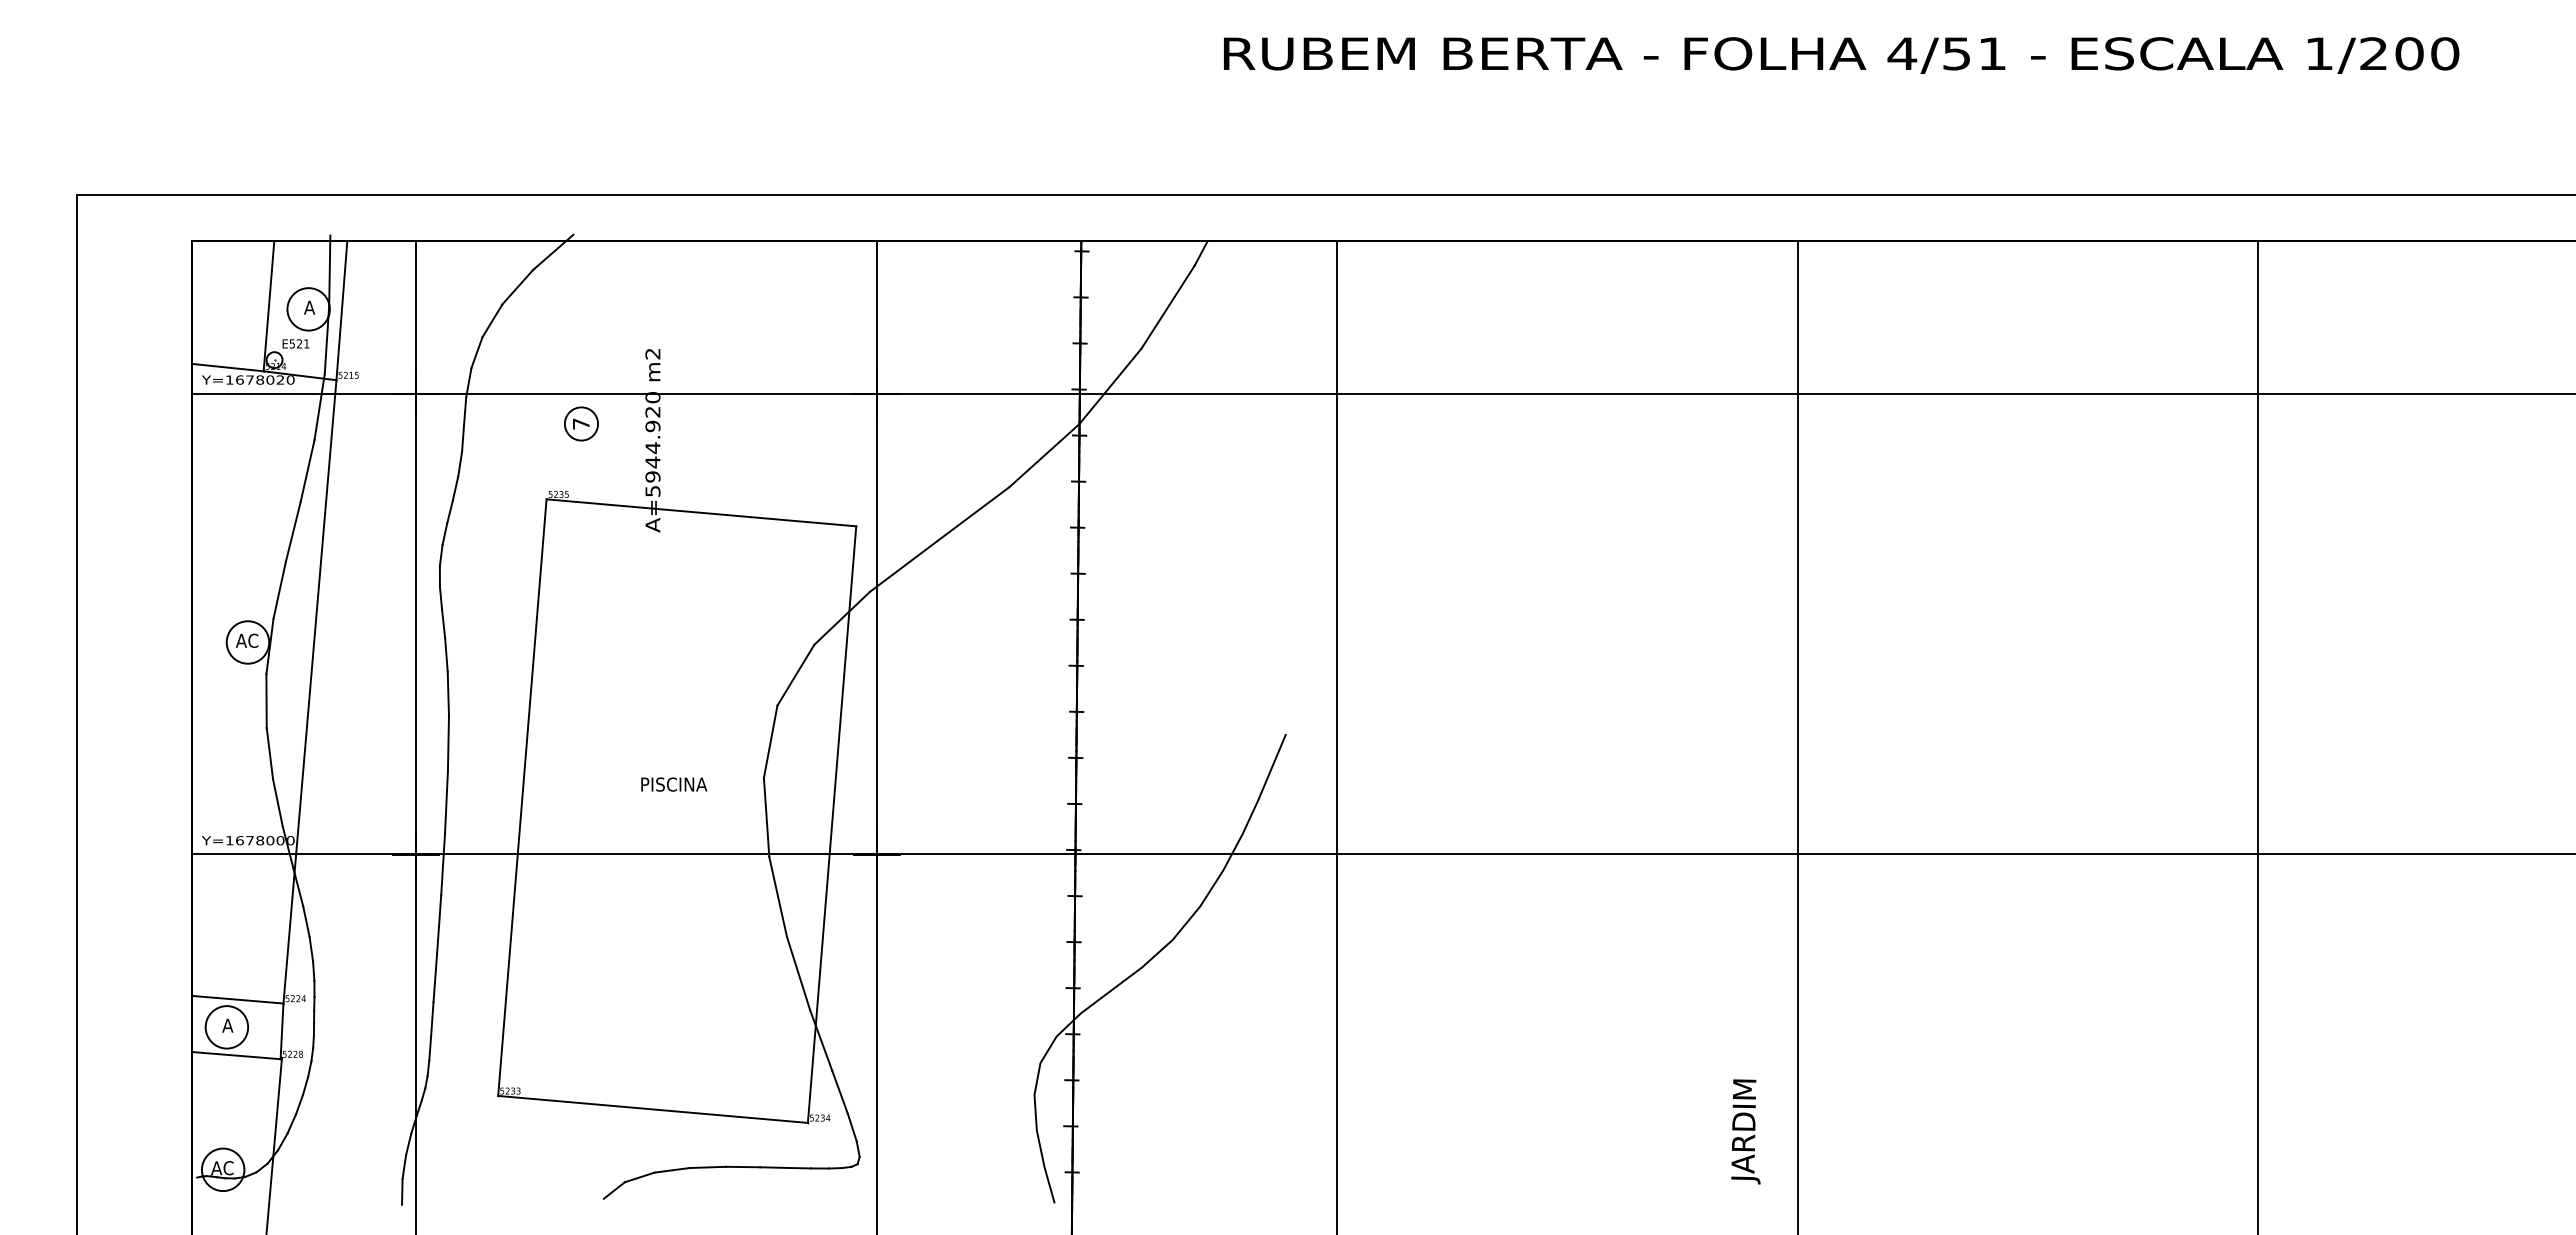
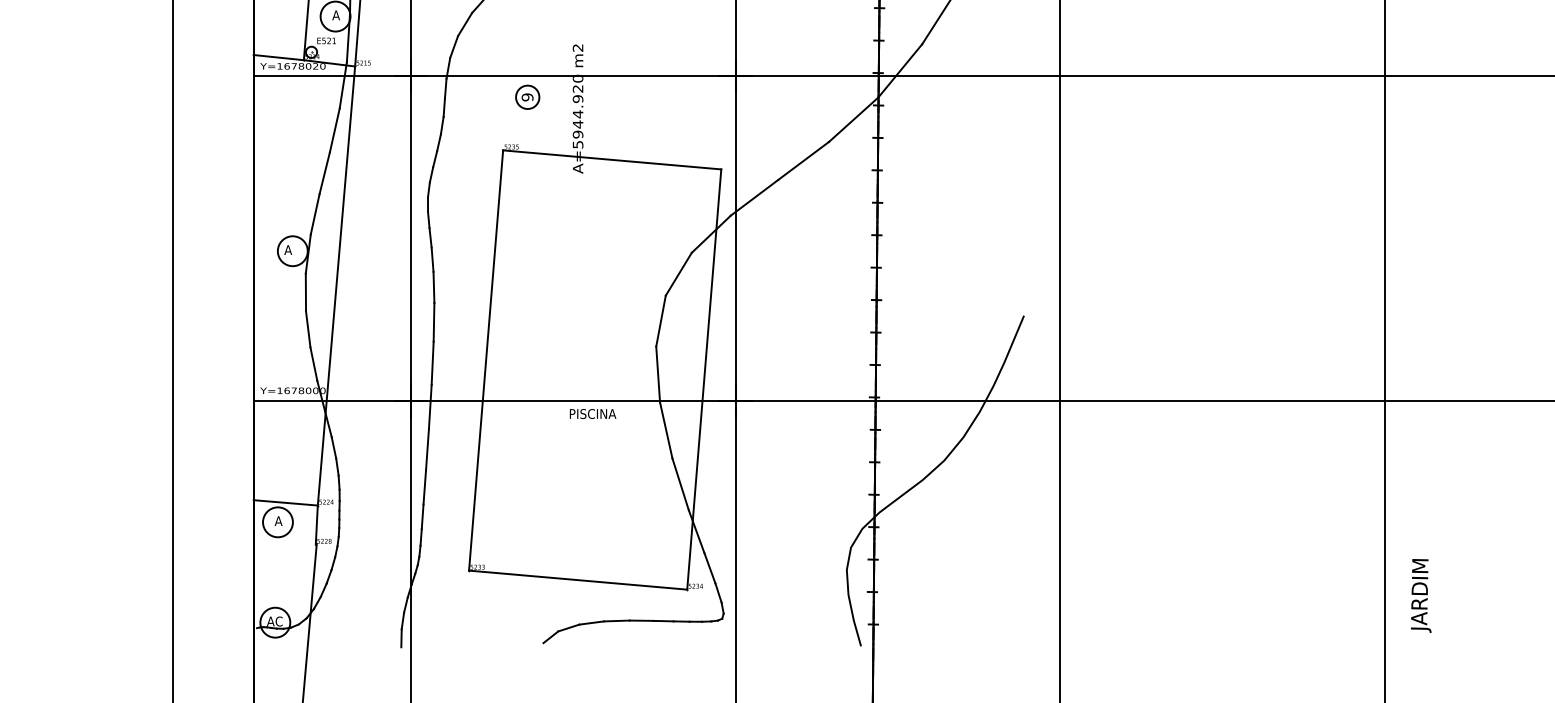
text: (580, 423) -> (527, 96), 7 -> 9
text: (253, 640) -> (296, 249), AC -> A
text: (674, 784) -> (593, 413), moved
line: (236, 1055) -> (284, 542), removed
text: (1745, 1131) -> (1420, 595), moved

